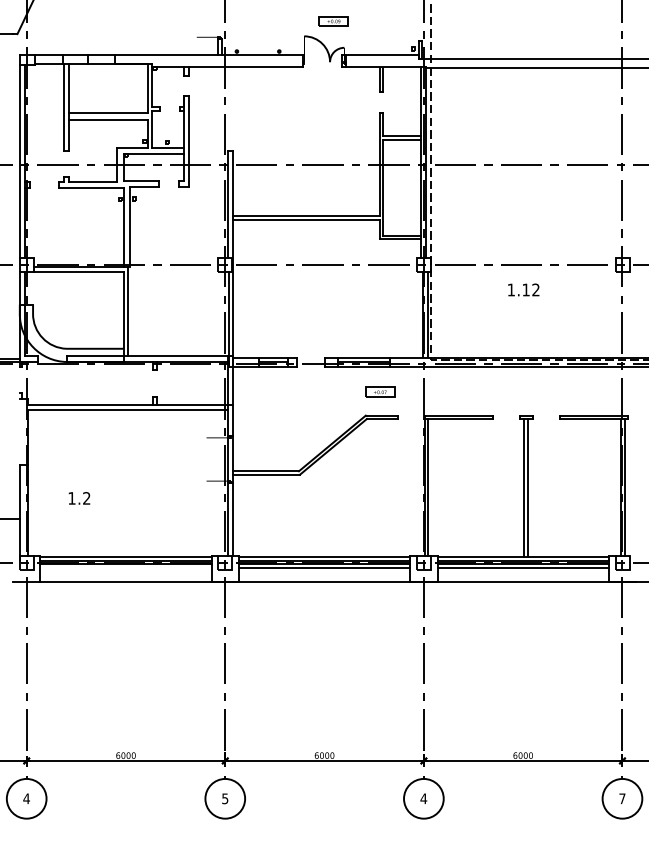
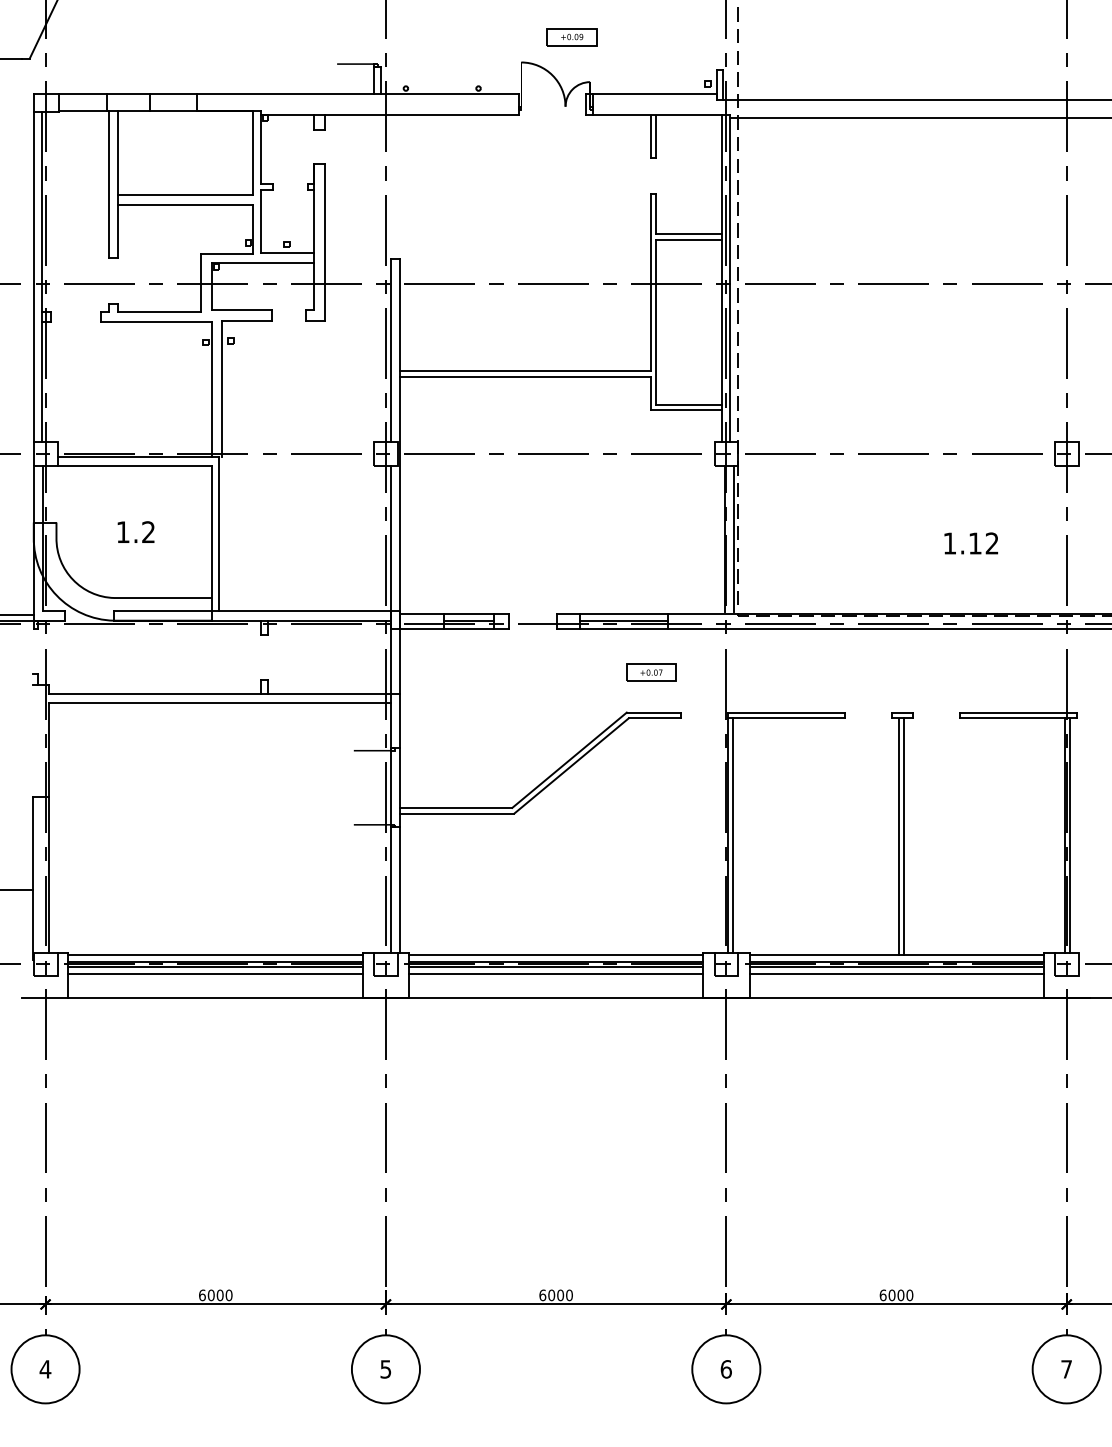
text: (523, 289) -> (970, 542), moved
text: (79, 498) -> (136, 532), moved
line: (126, 568) -> (216, 974), added
text: (423, 798) -> (725, 1368), 4 -> 6

